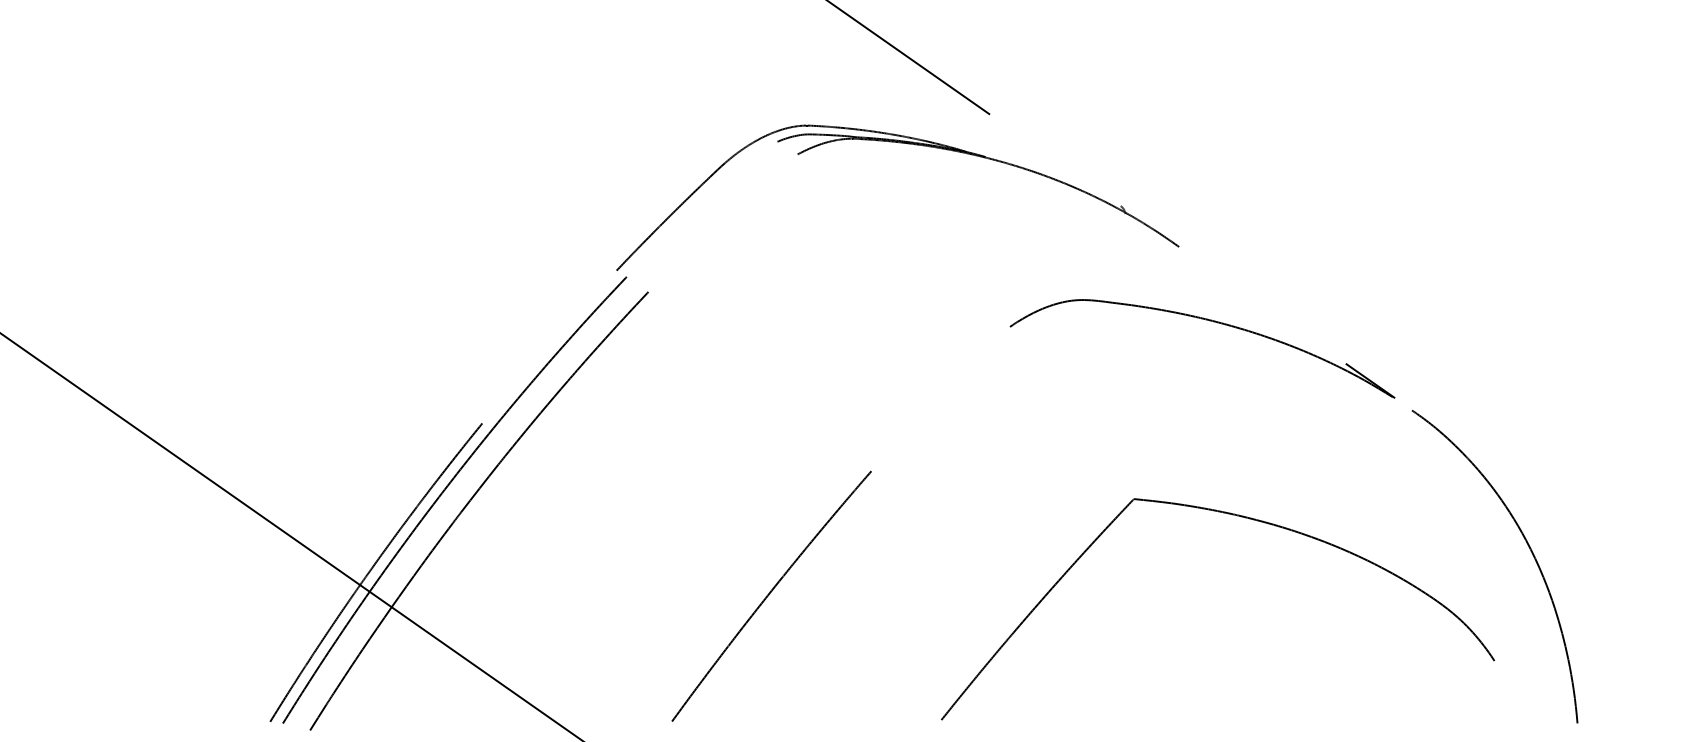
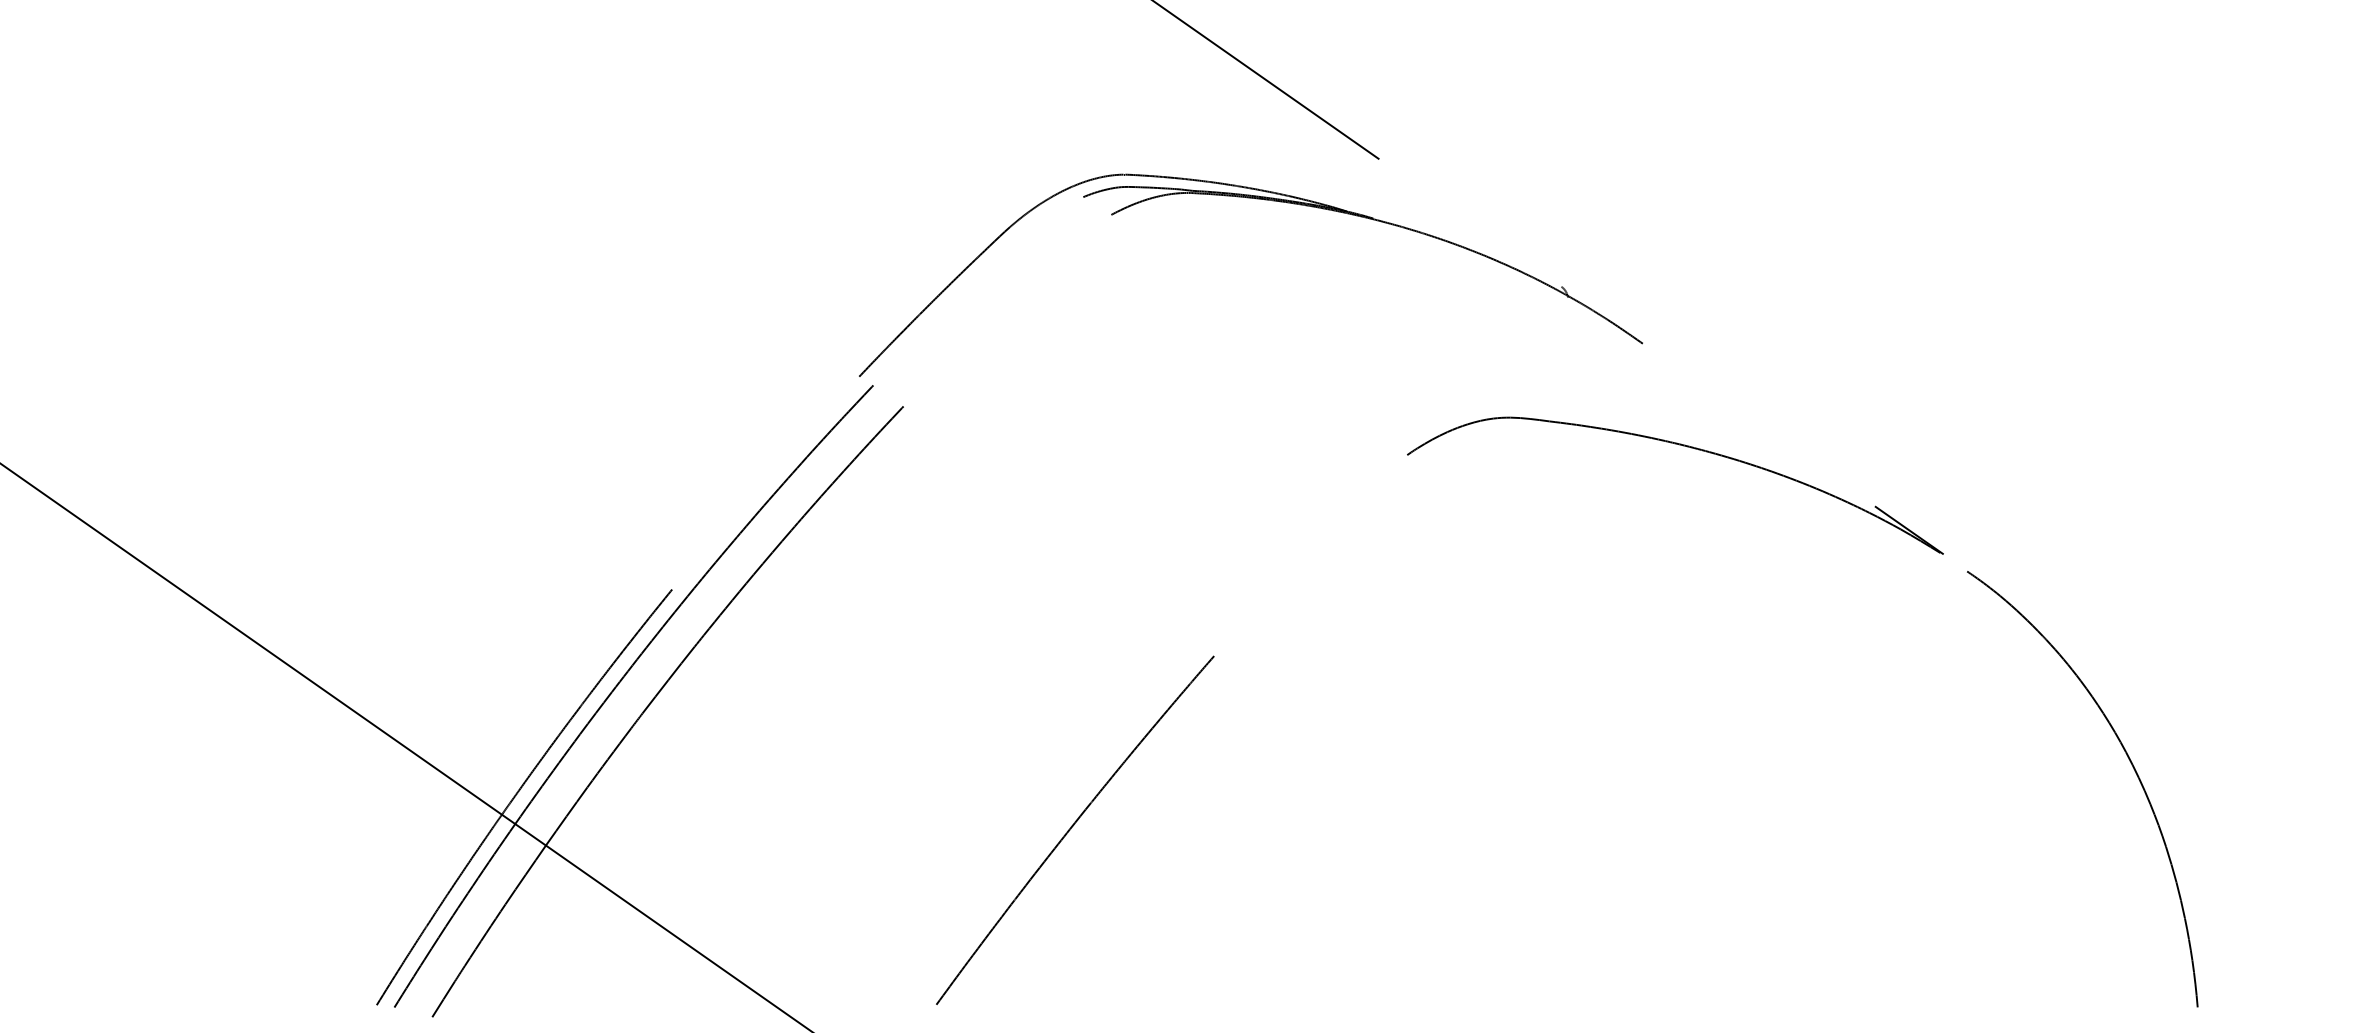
part: (1236, 516) -> (1722, 718), removed

